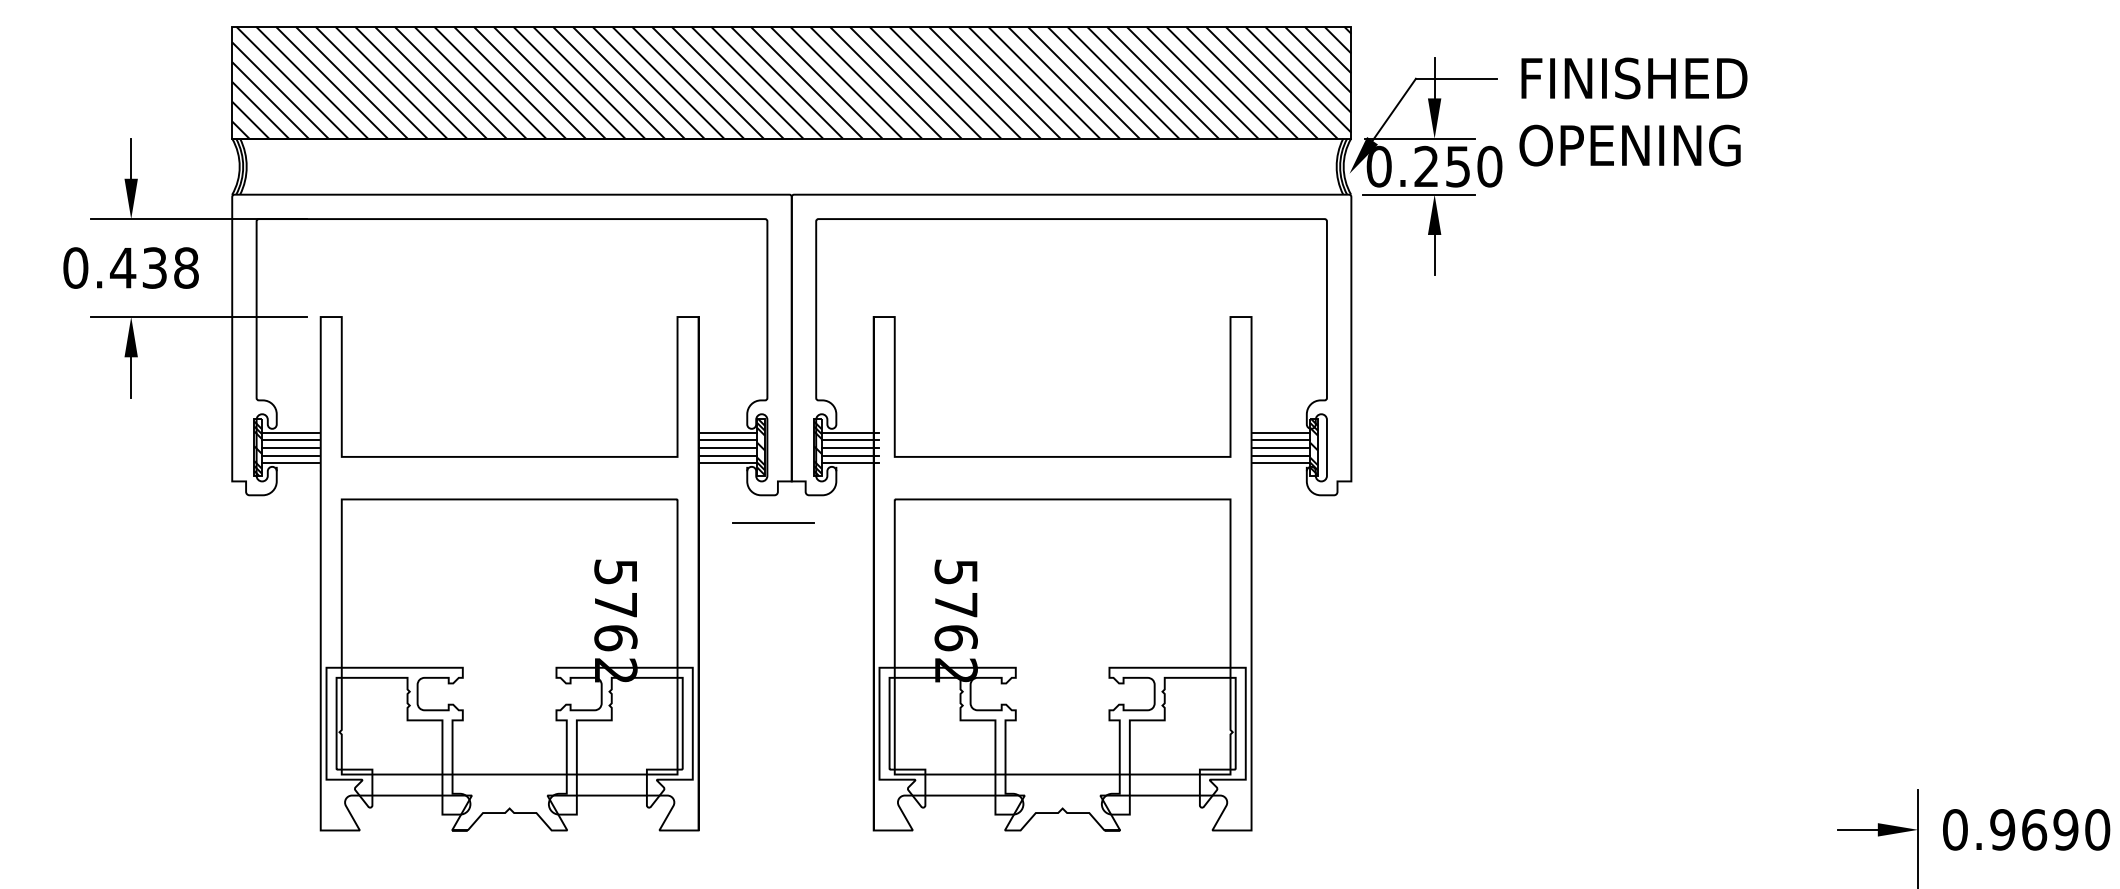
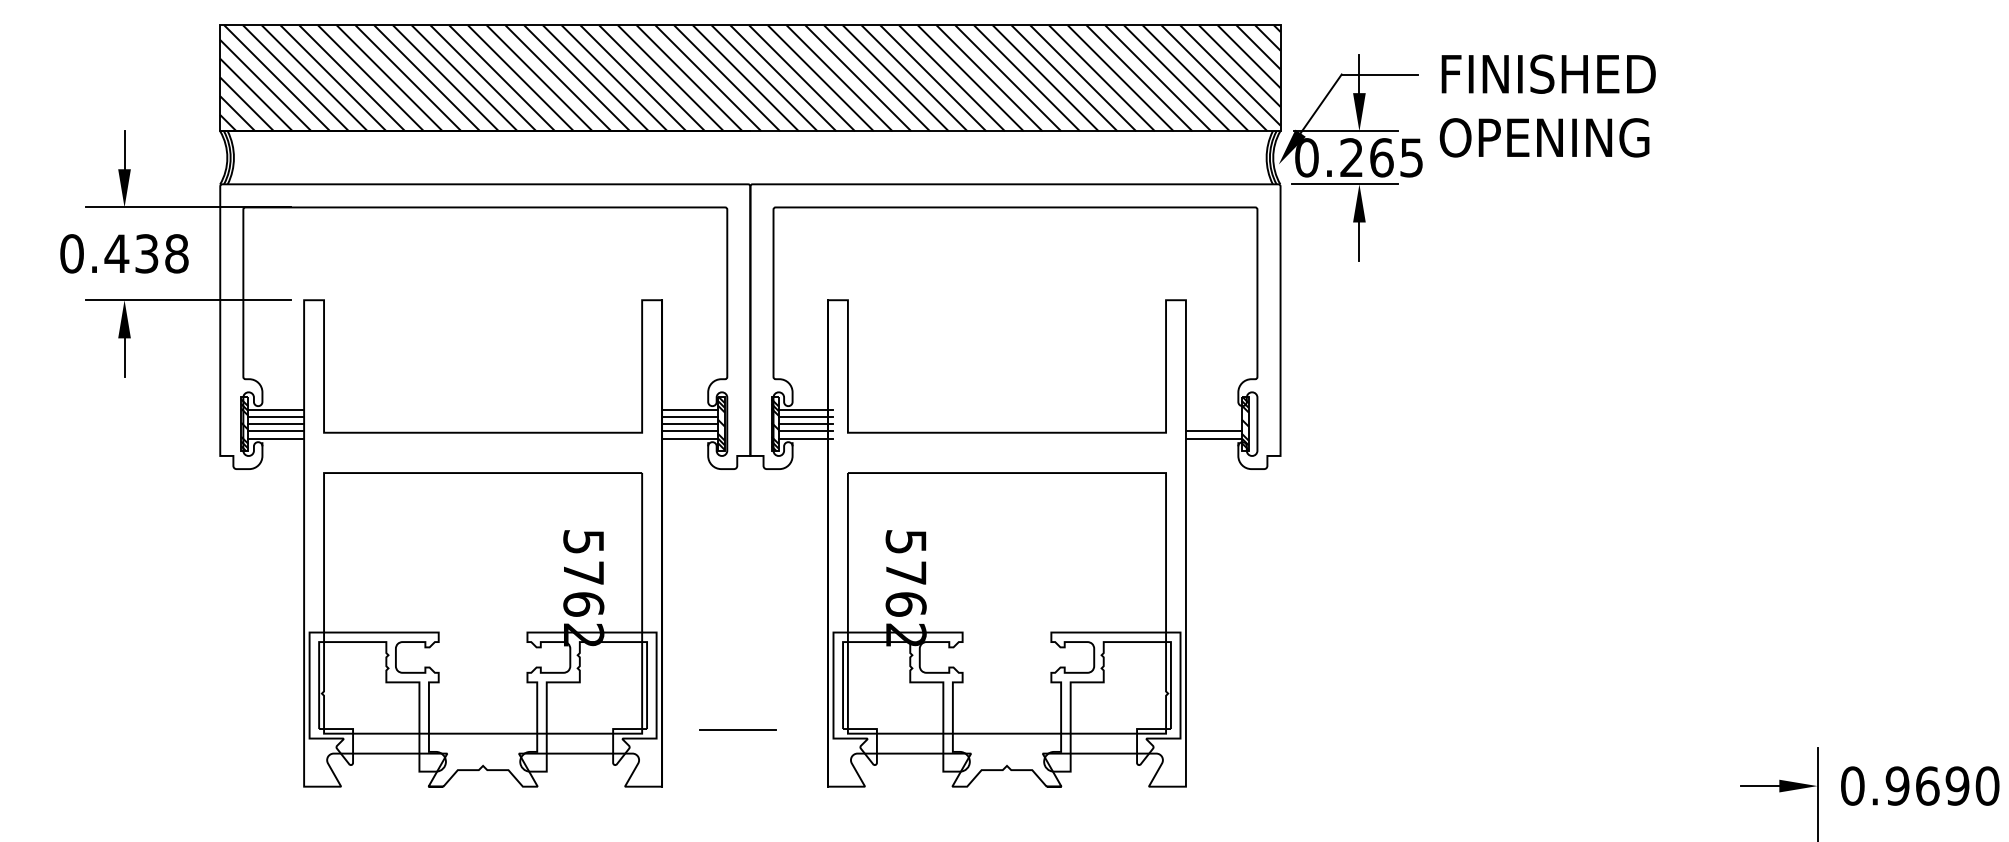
text: (1473, 166) -> (1396, 157), 0.250 -> 0.265
line: (1281, 432) -> (1214, 409), removed
line: (1281, 439) -> (1214, 416), removed
line: (1281, 448) -> (1214, 424), removed
line: (772, 523) -> (737, 729), moved

